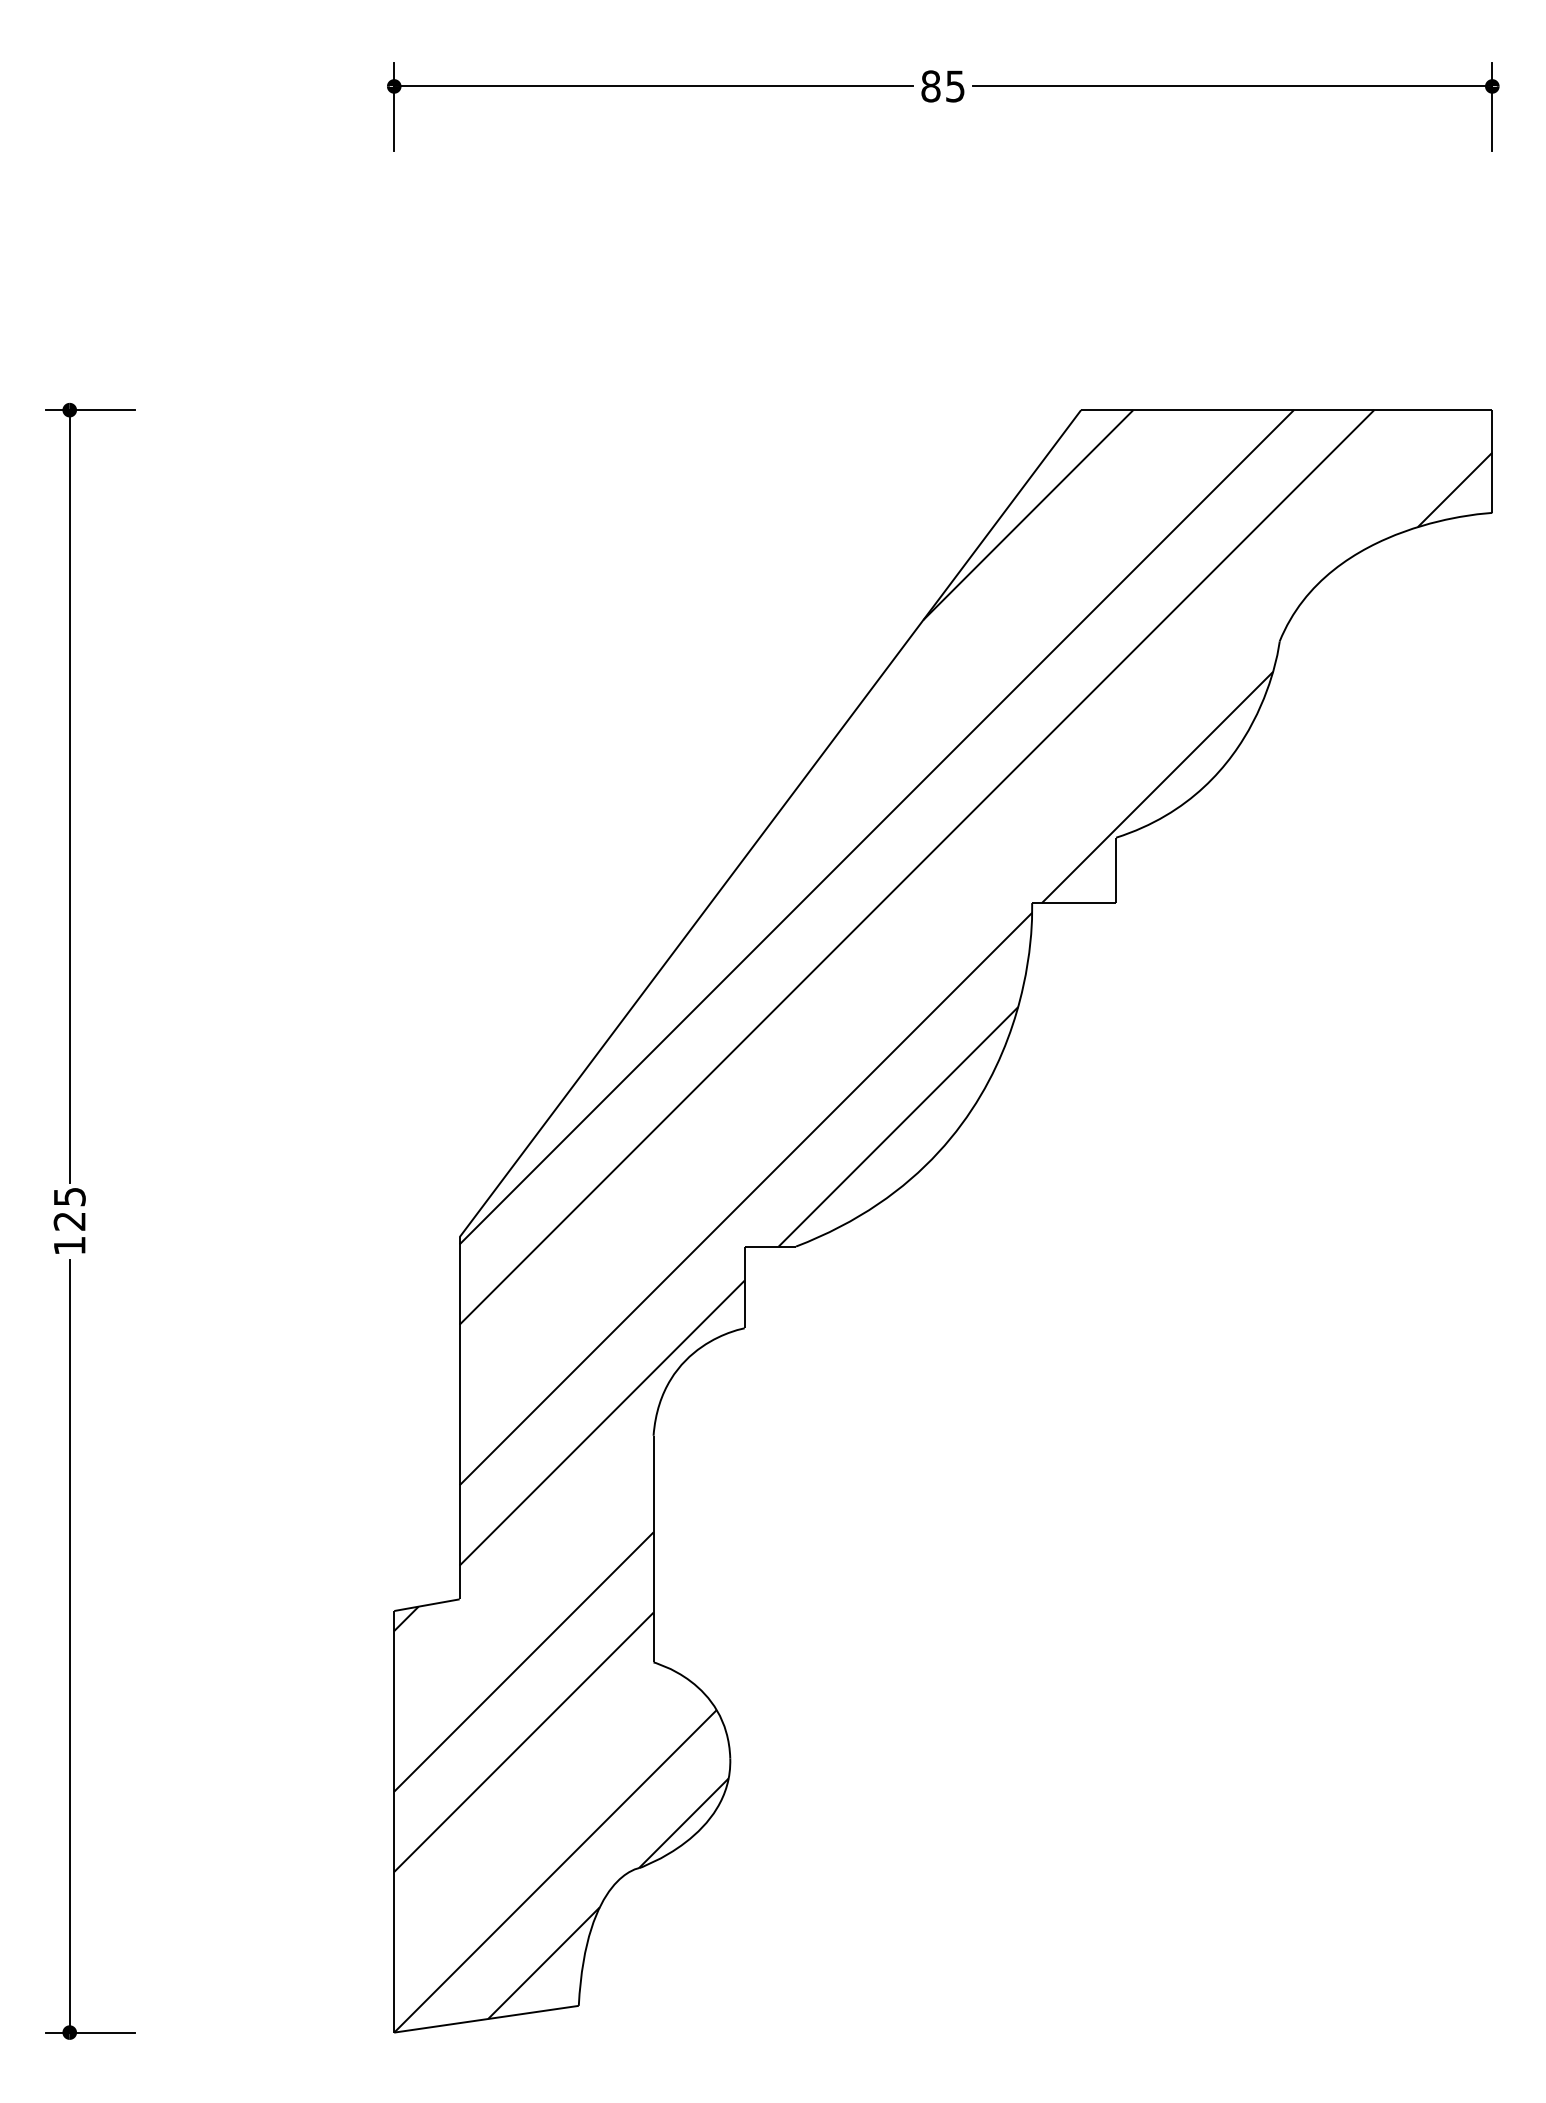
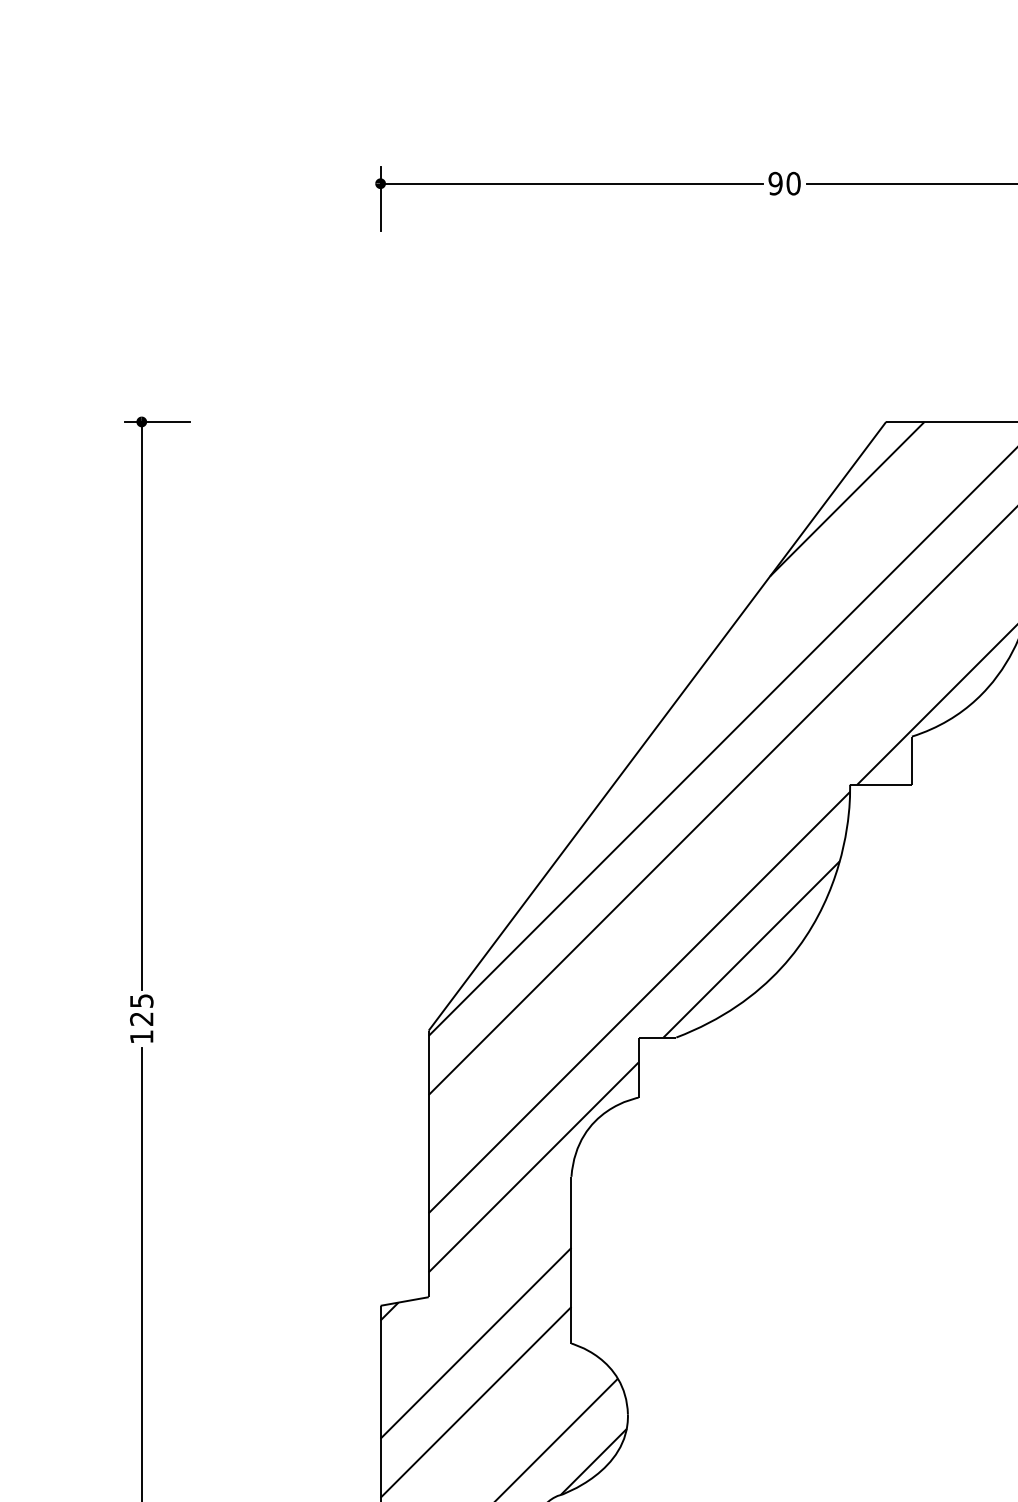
text: (943, 86) -> (784, 183), 85 -> 90

